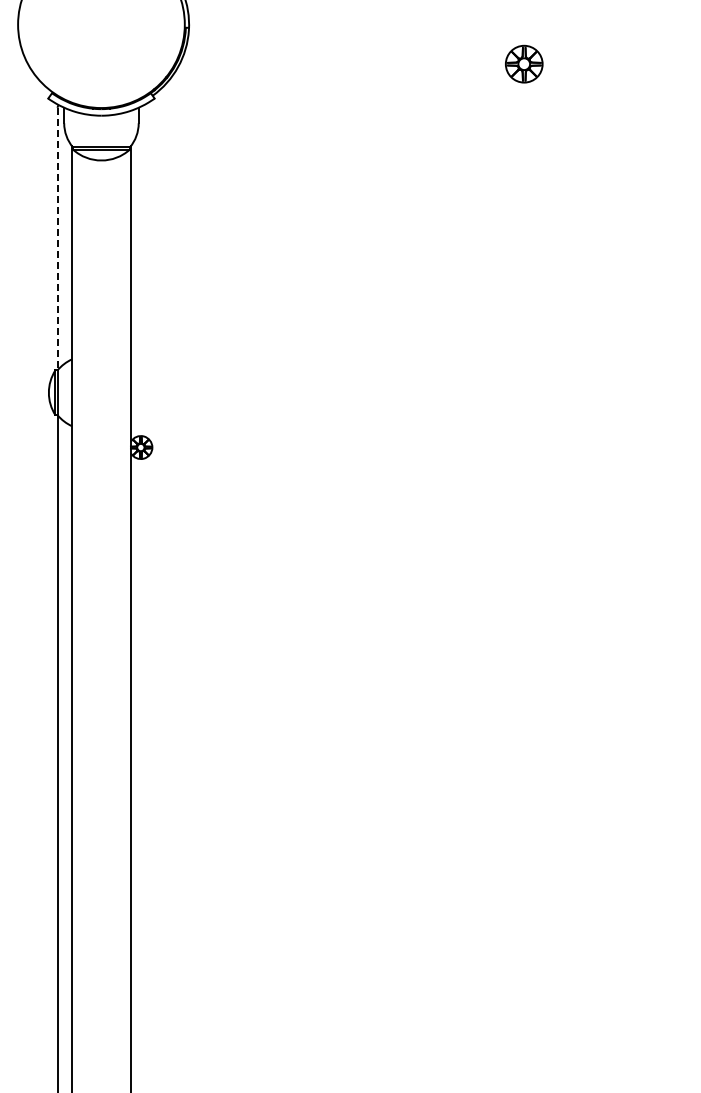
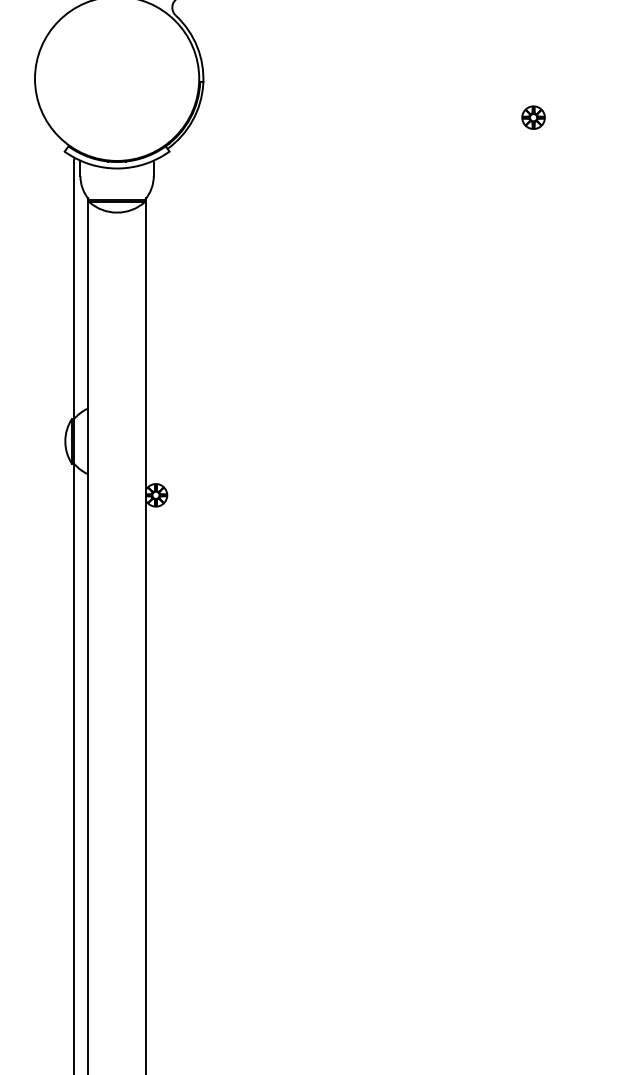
part: (524, 63) -> (533, 117), size x0.62
line: (57, 239) -> (73, 290), dashed -> solid

